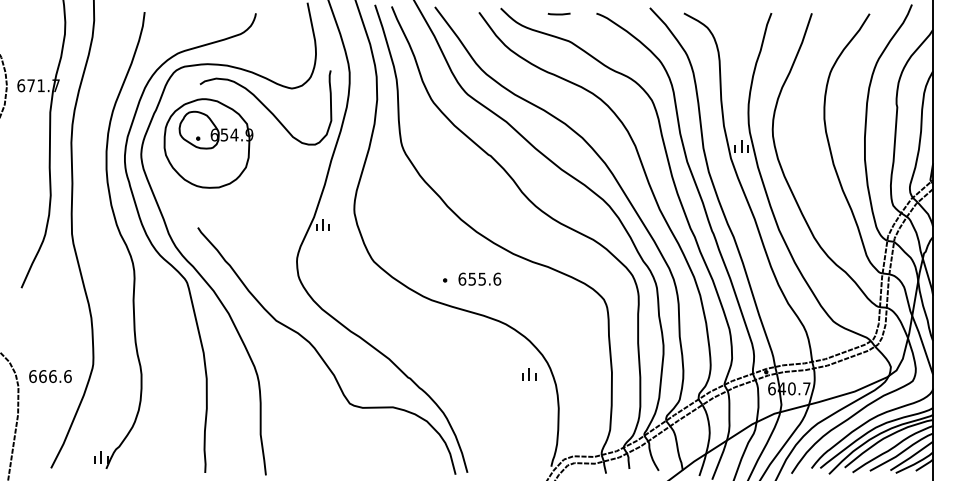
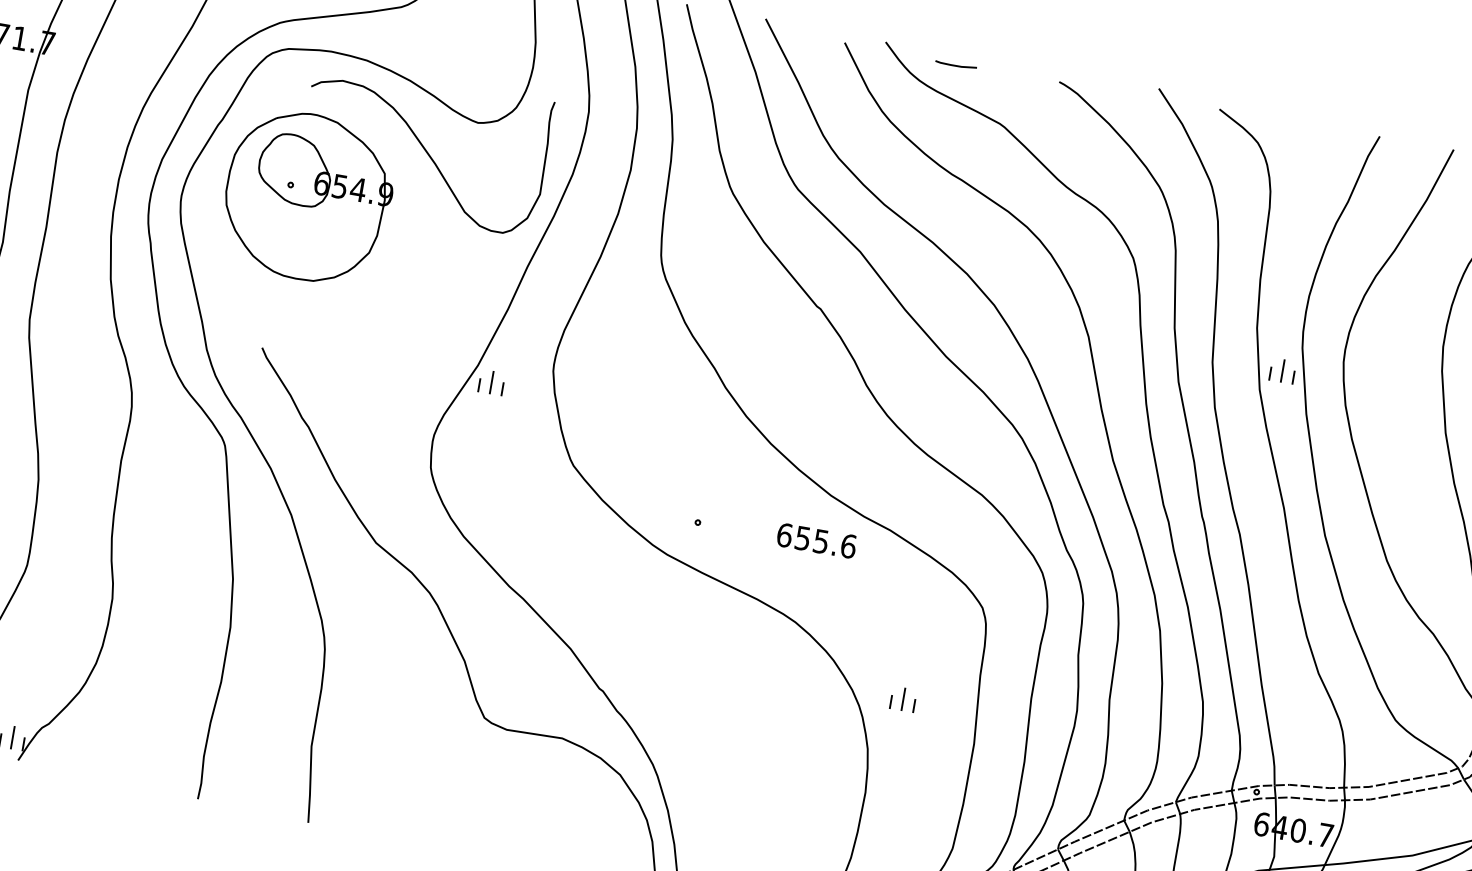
line: (558, 13) -> (955, 63), moved
text: (479, 278) -> (816, 539), moved
part: (529, 374) -> (903, 699), moved

